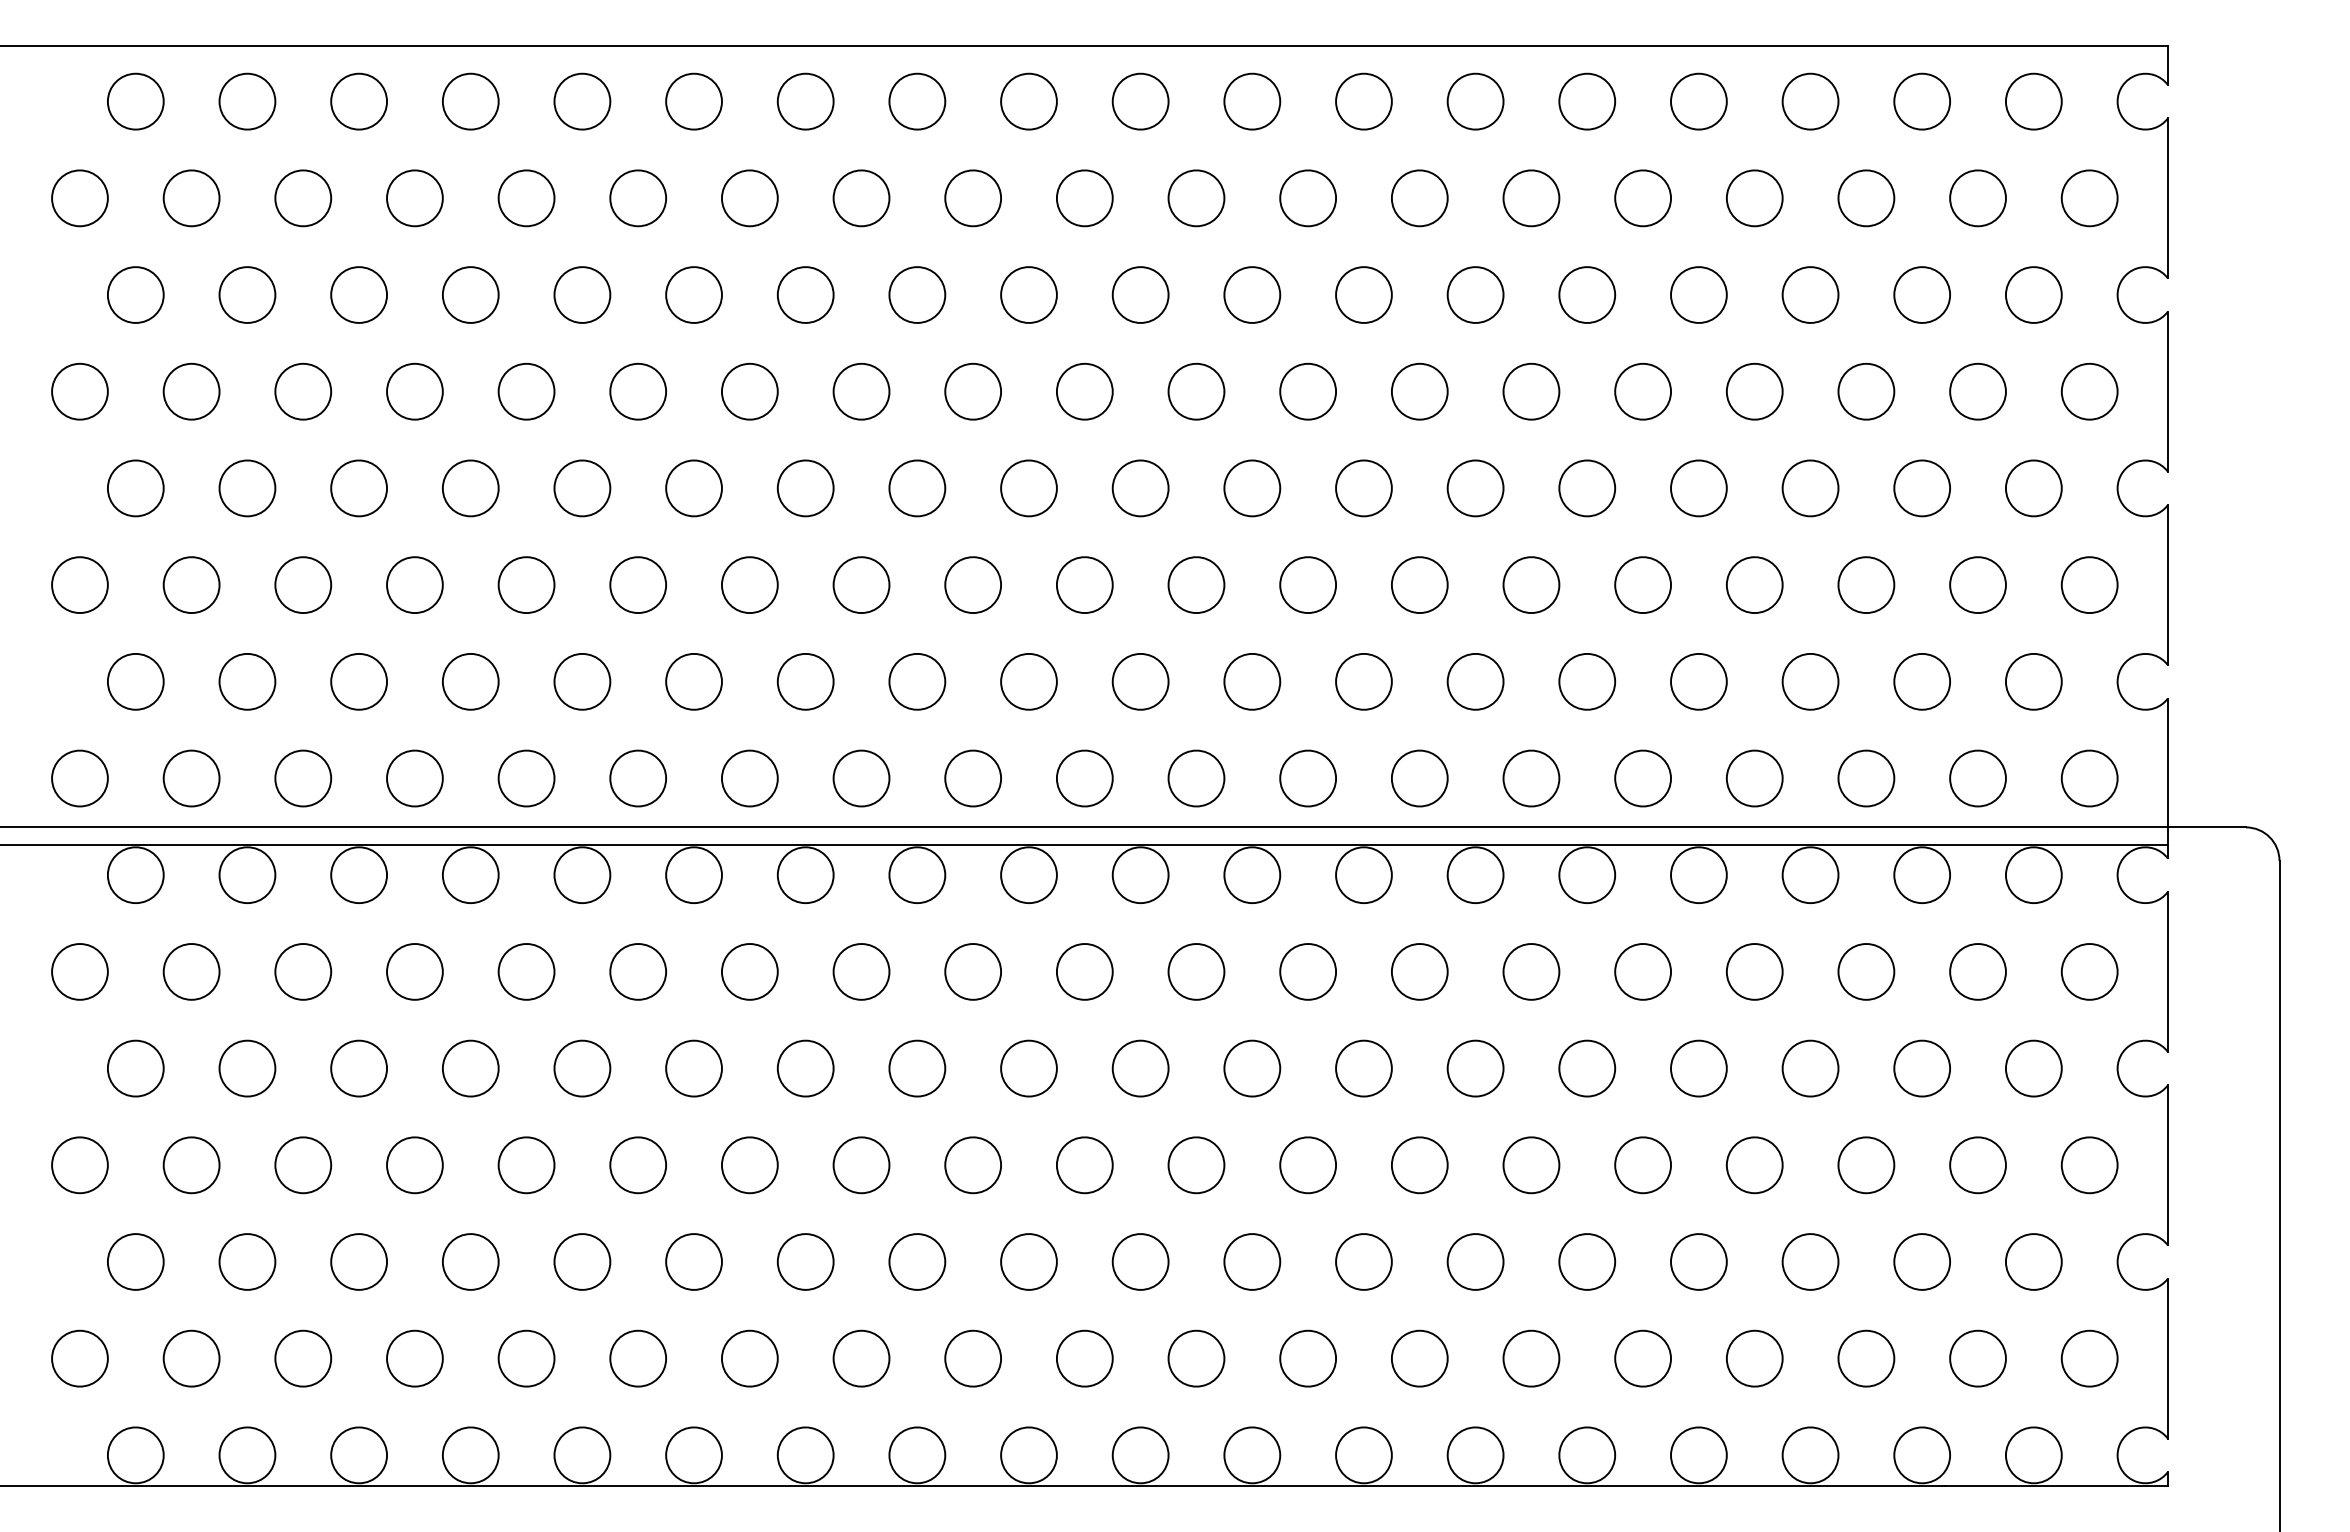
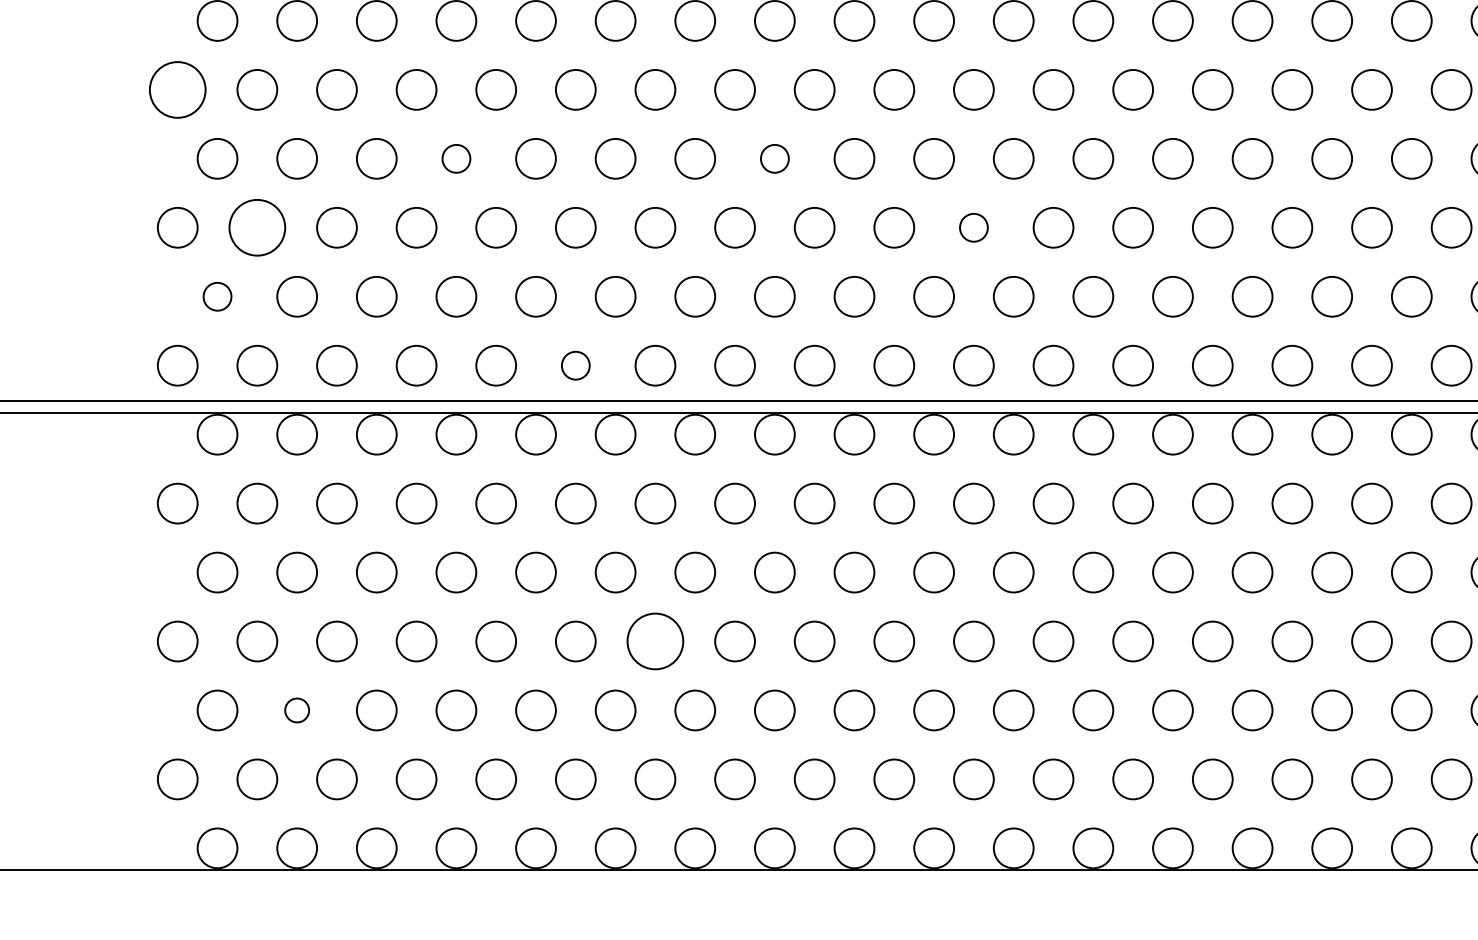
circle: (79, 391) -> (177, 89), size x1.4
circle: (470, 488) -> (456, 158), size x0.7
circle: (917, 488) -> (774, 158), size x0.7
circle: (191, 585) -> (257, 228), size x1.4
circle: (1196, 585) -> (973, 228), size x0.7
circle: (135, 681) -> (217, 296), size x0.7
circle: (638, 778) -> (576, 365), size x0.7
circle: (749, 1165) -> (655, 641), size x1.4
circle: (247, 1261) -> (297, 710), size x0.6

